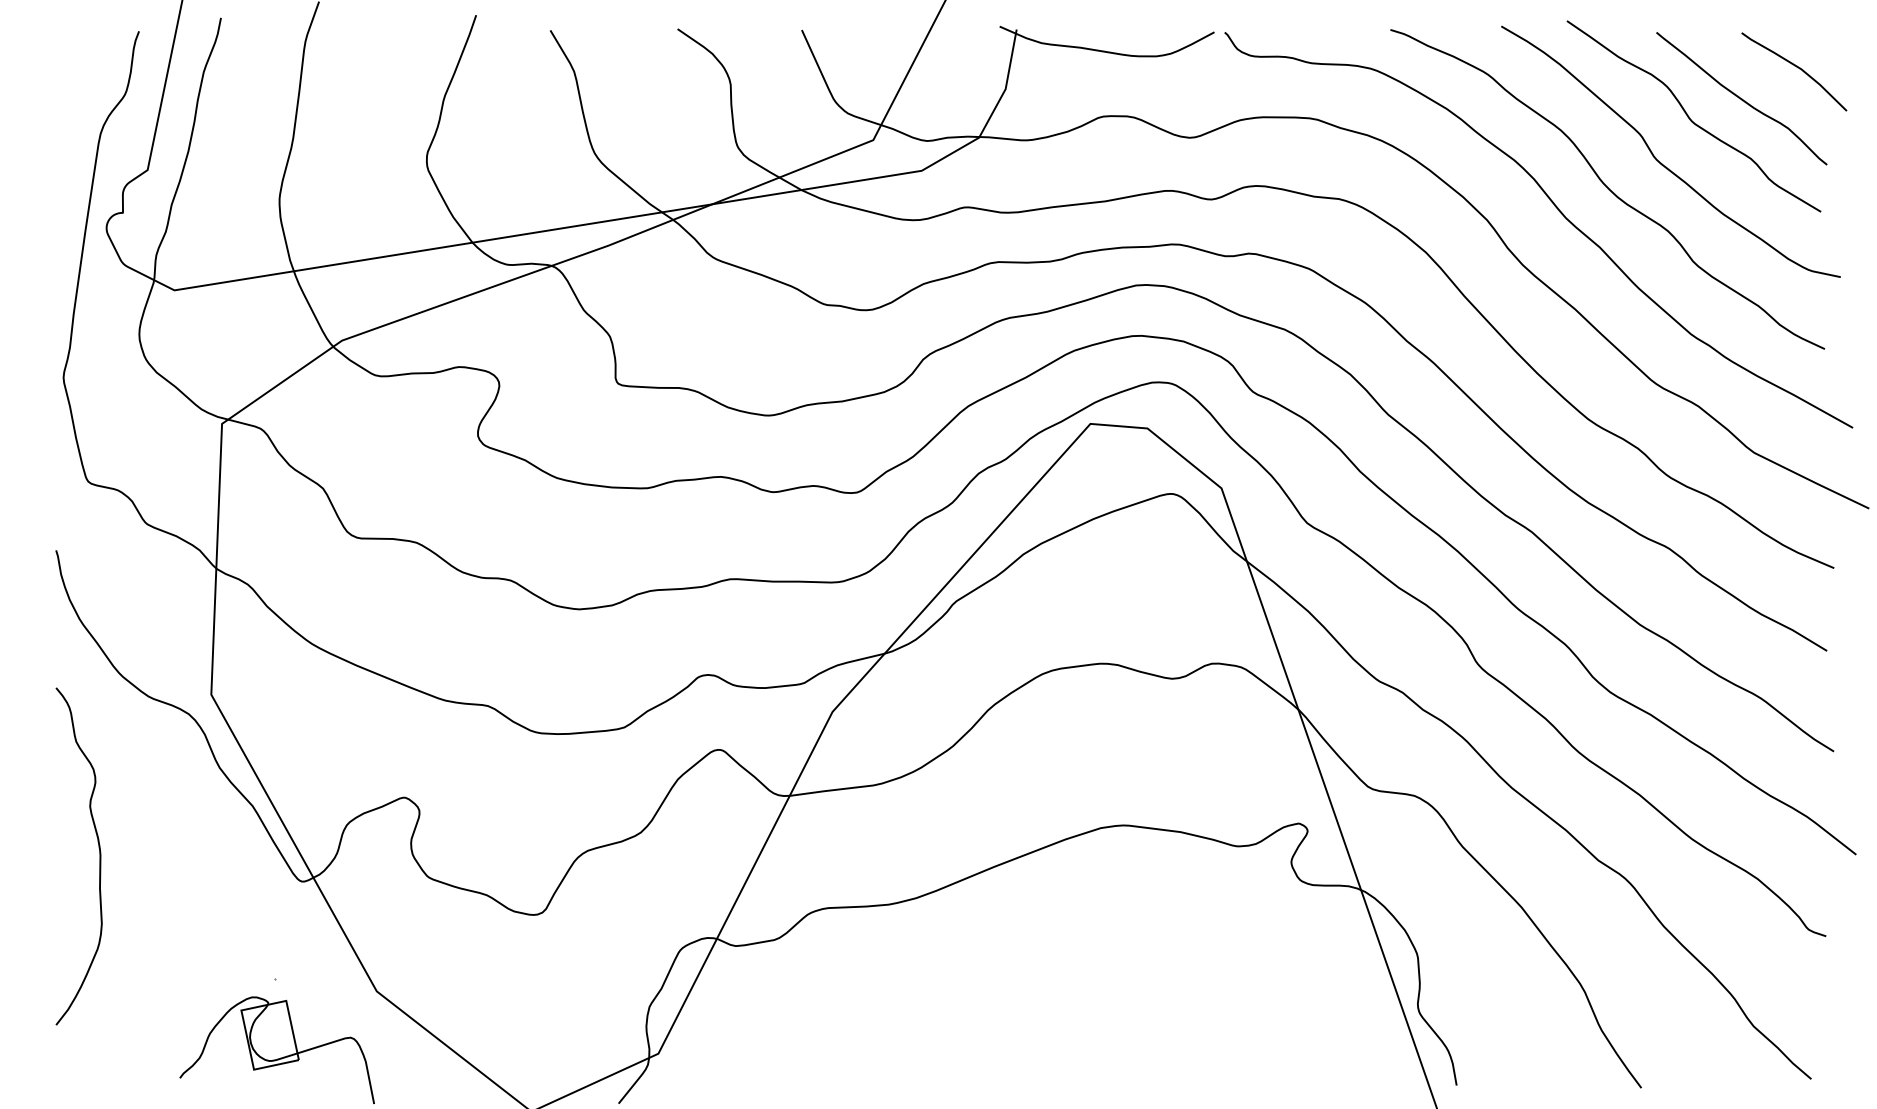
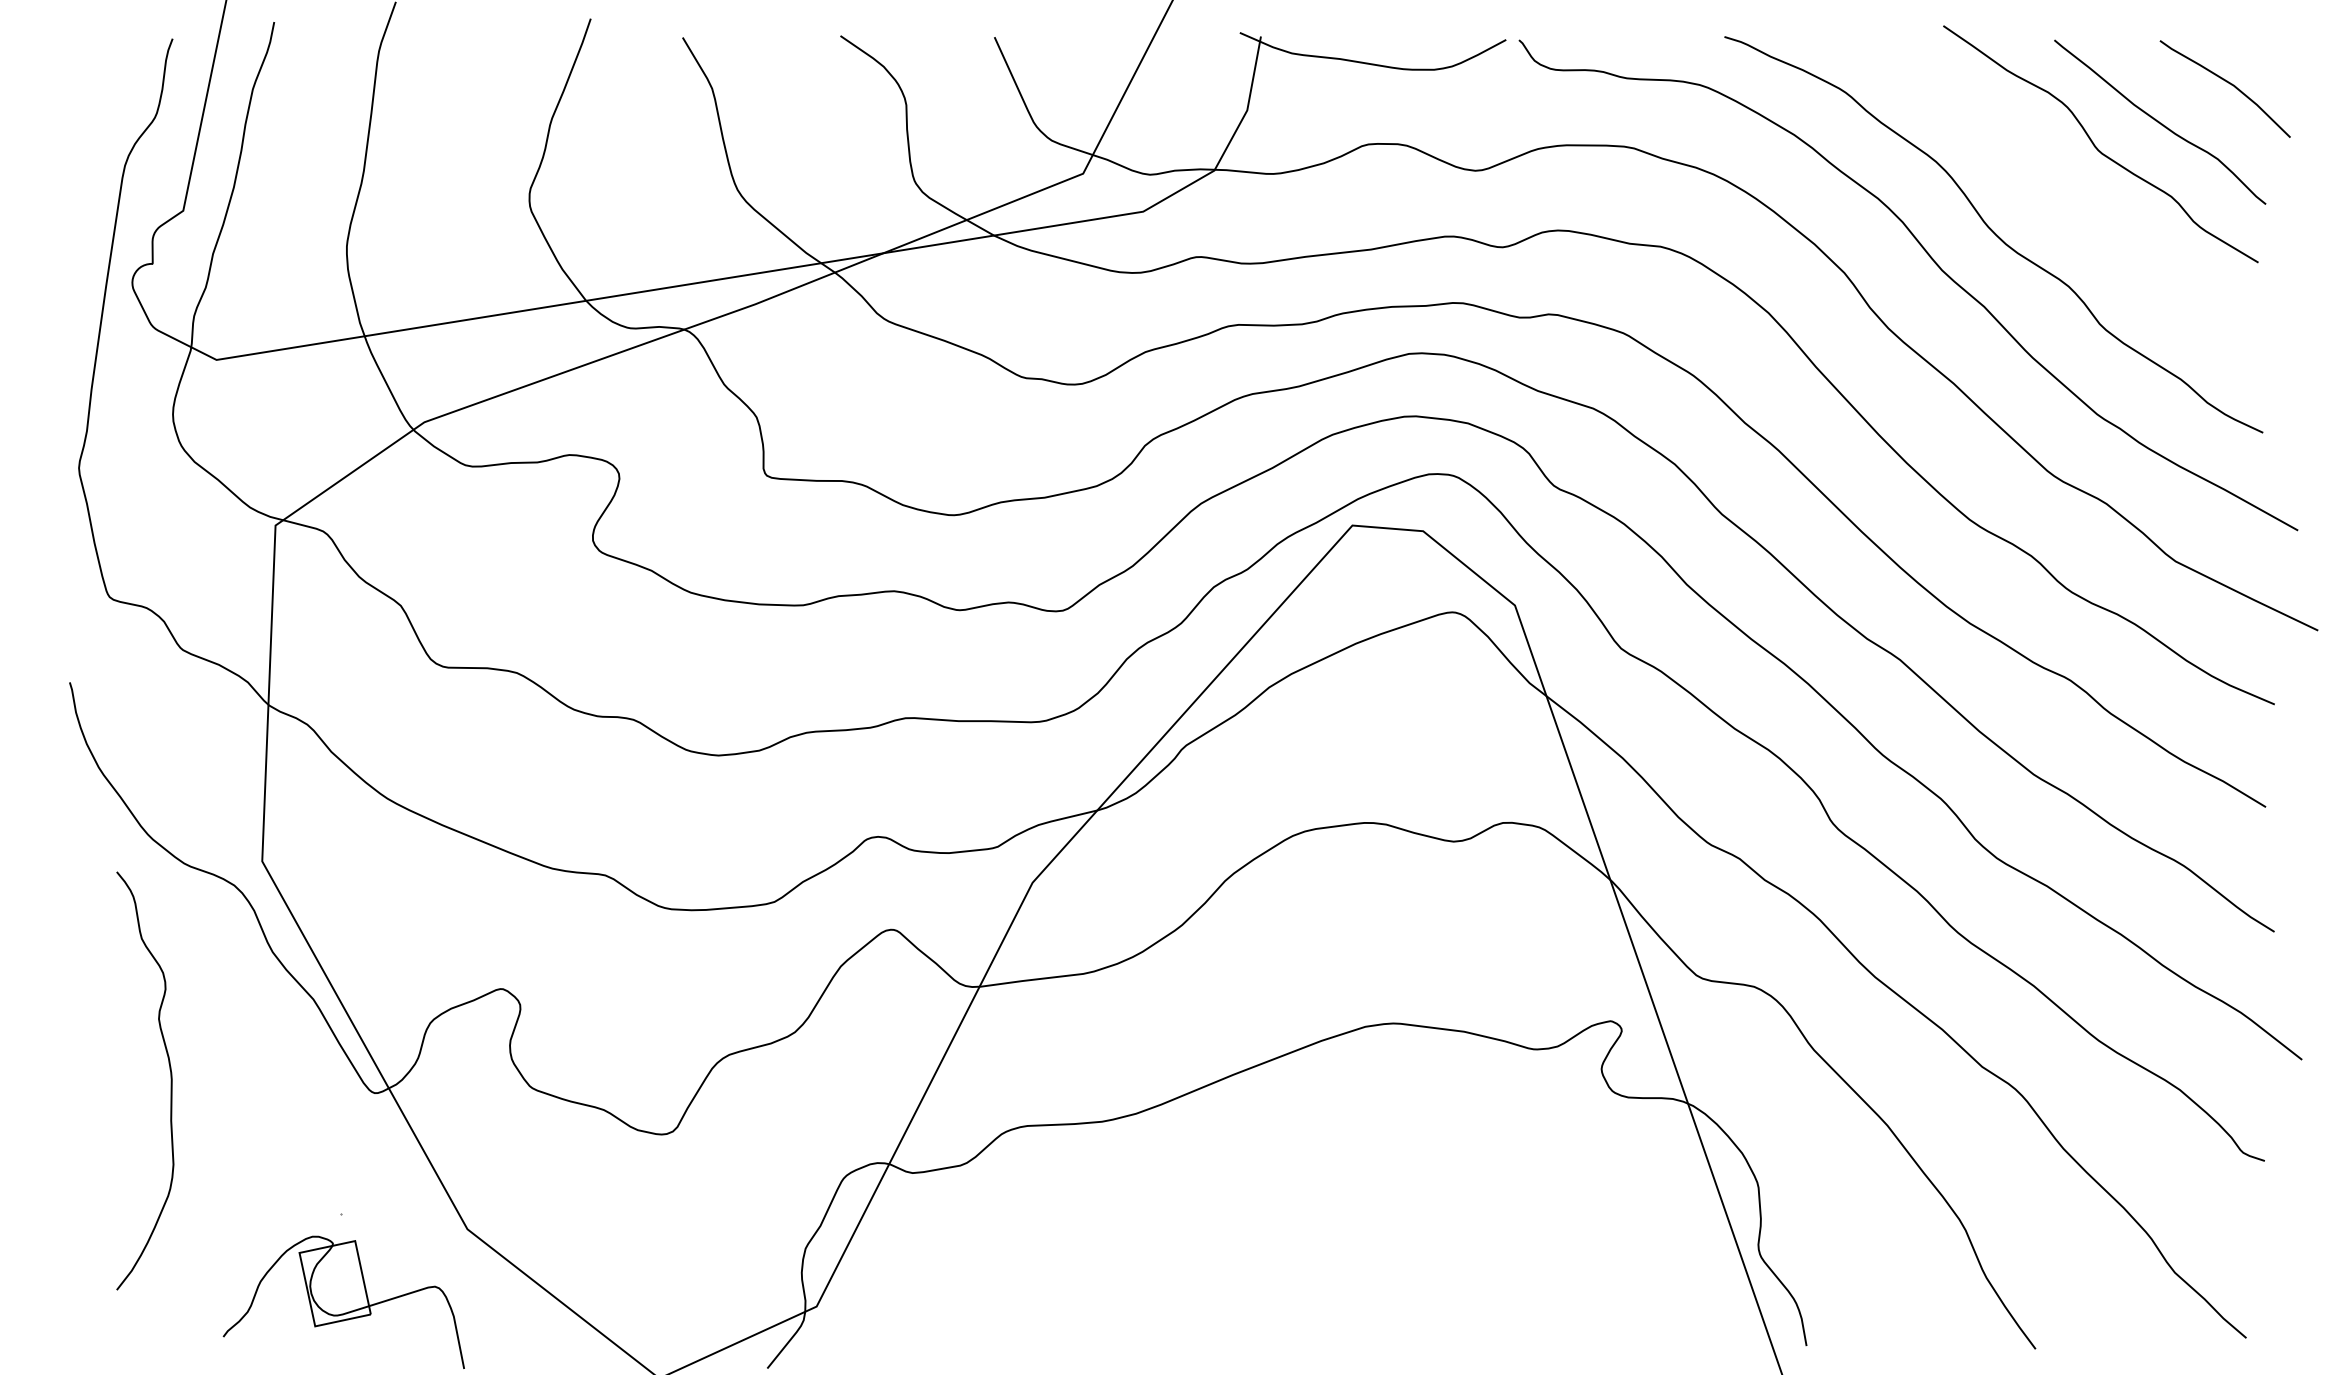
curve: (1662, 163) -> (2061, 202), removed
curve: (99, 856) -> (170, 1080), moved

